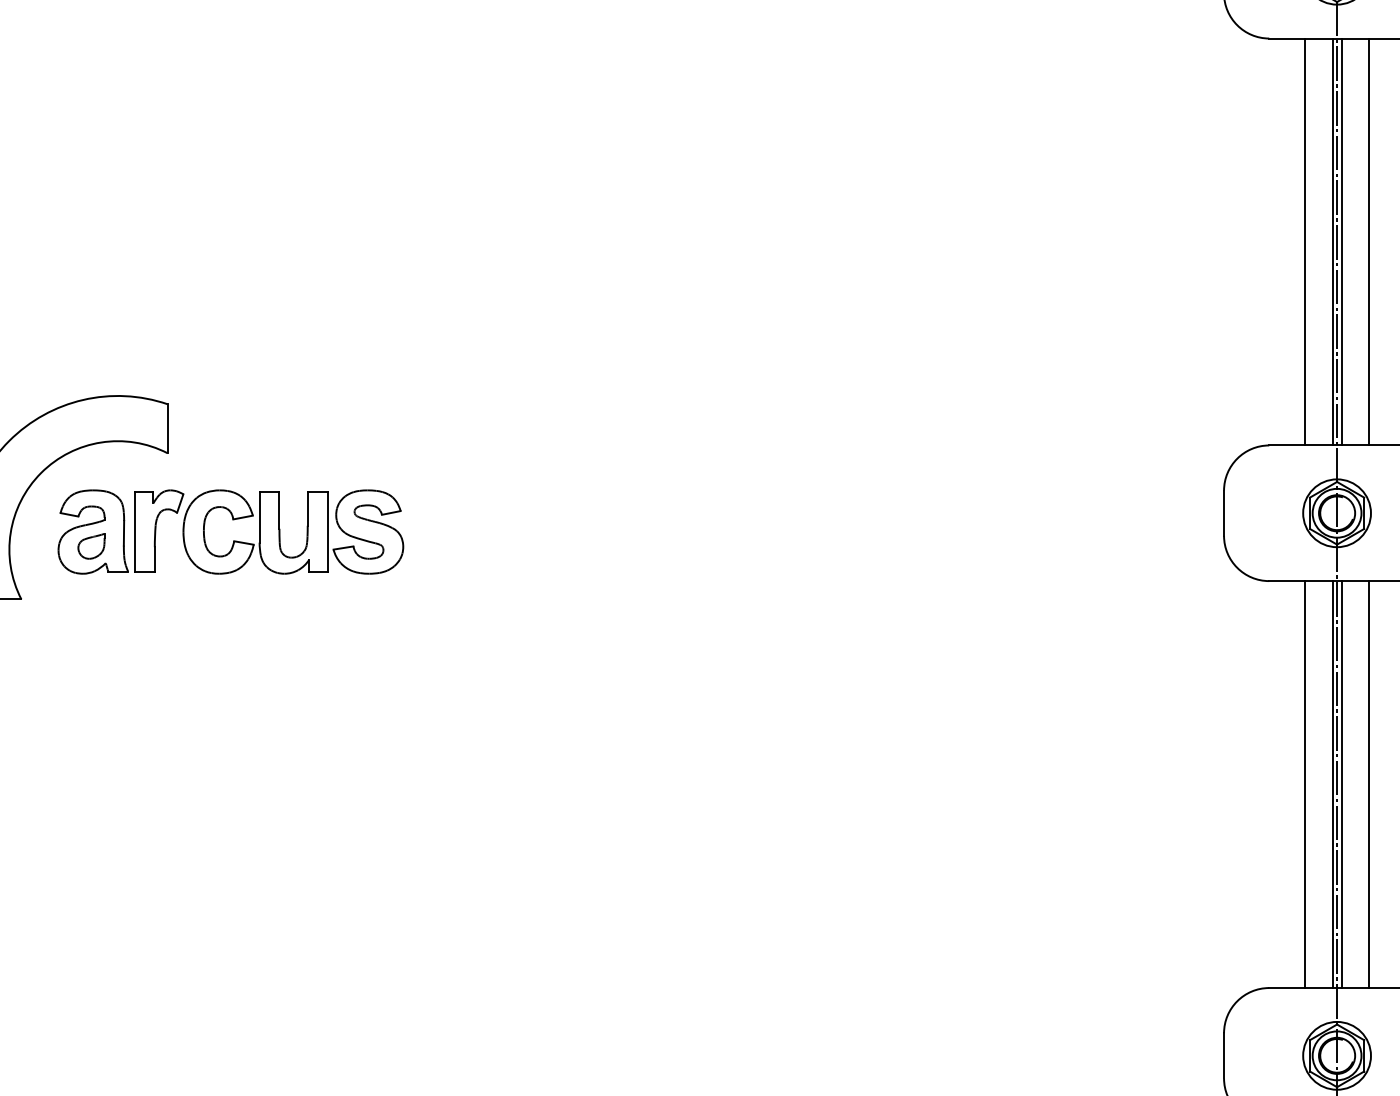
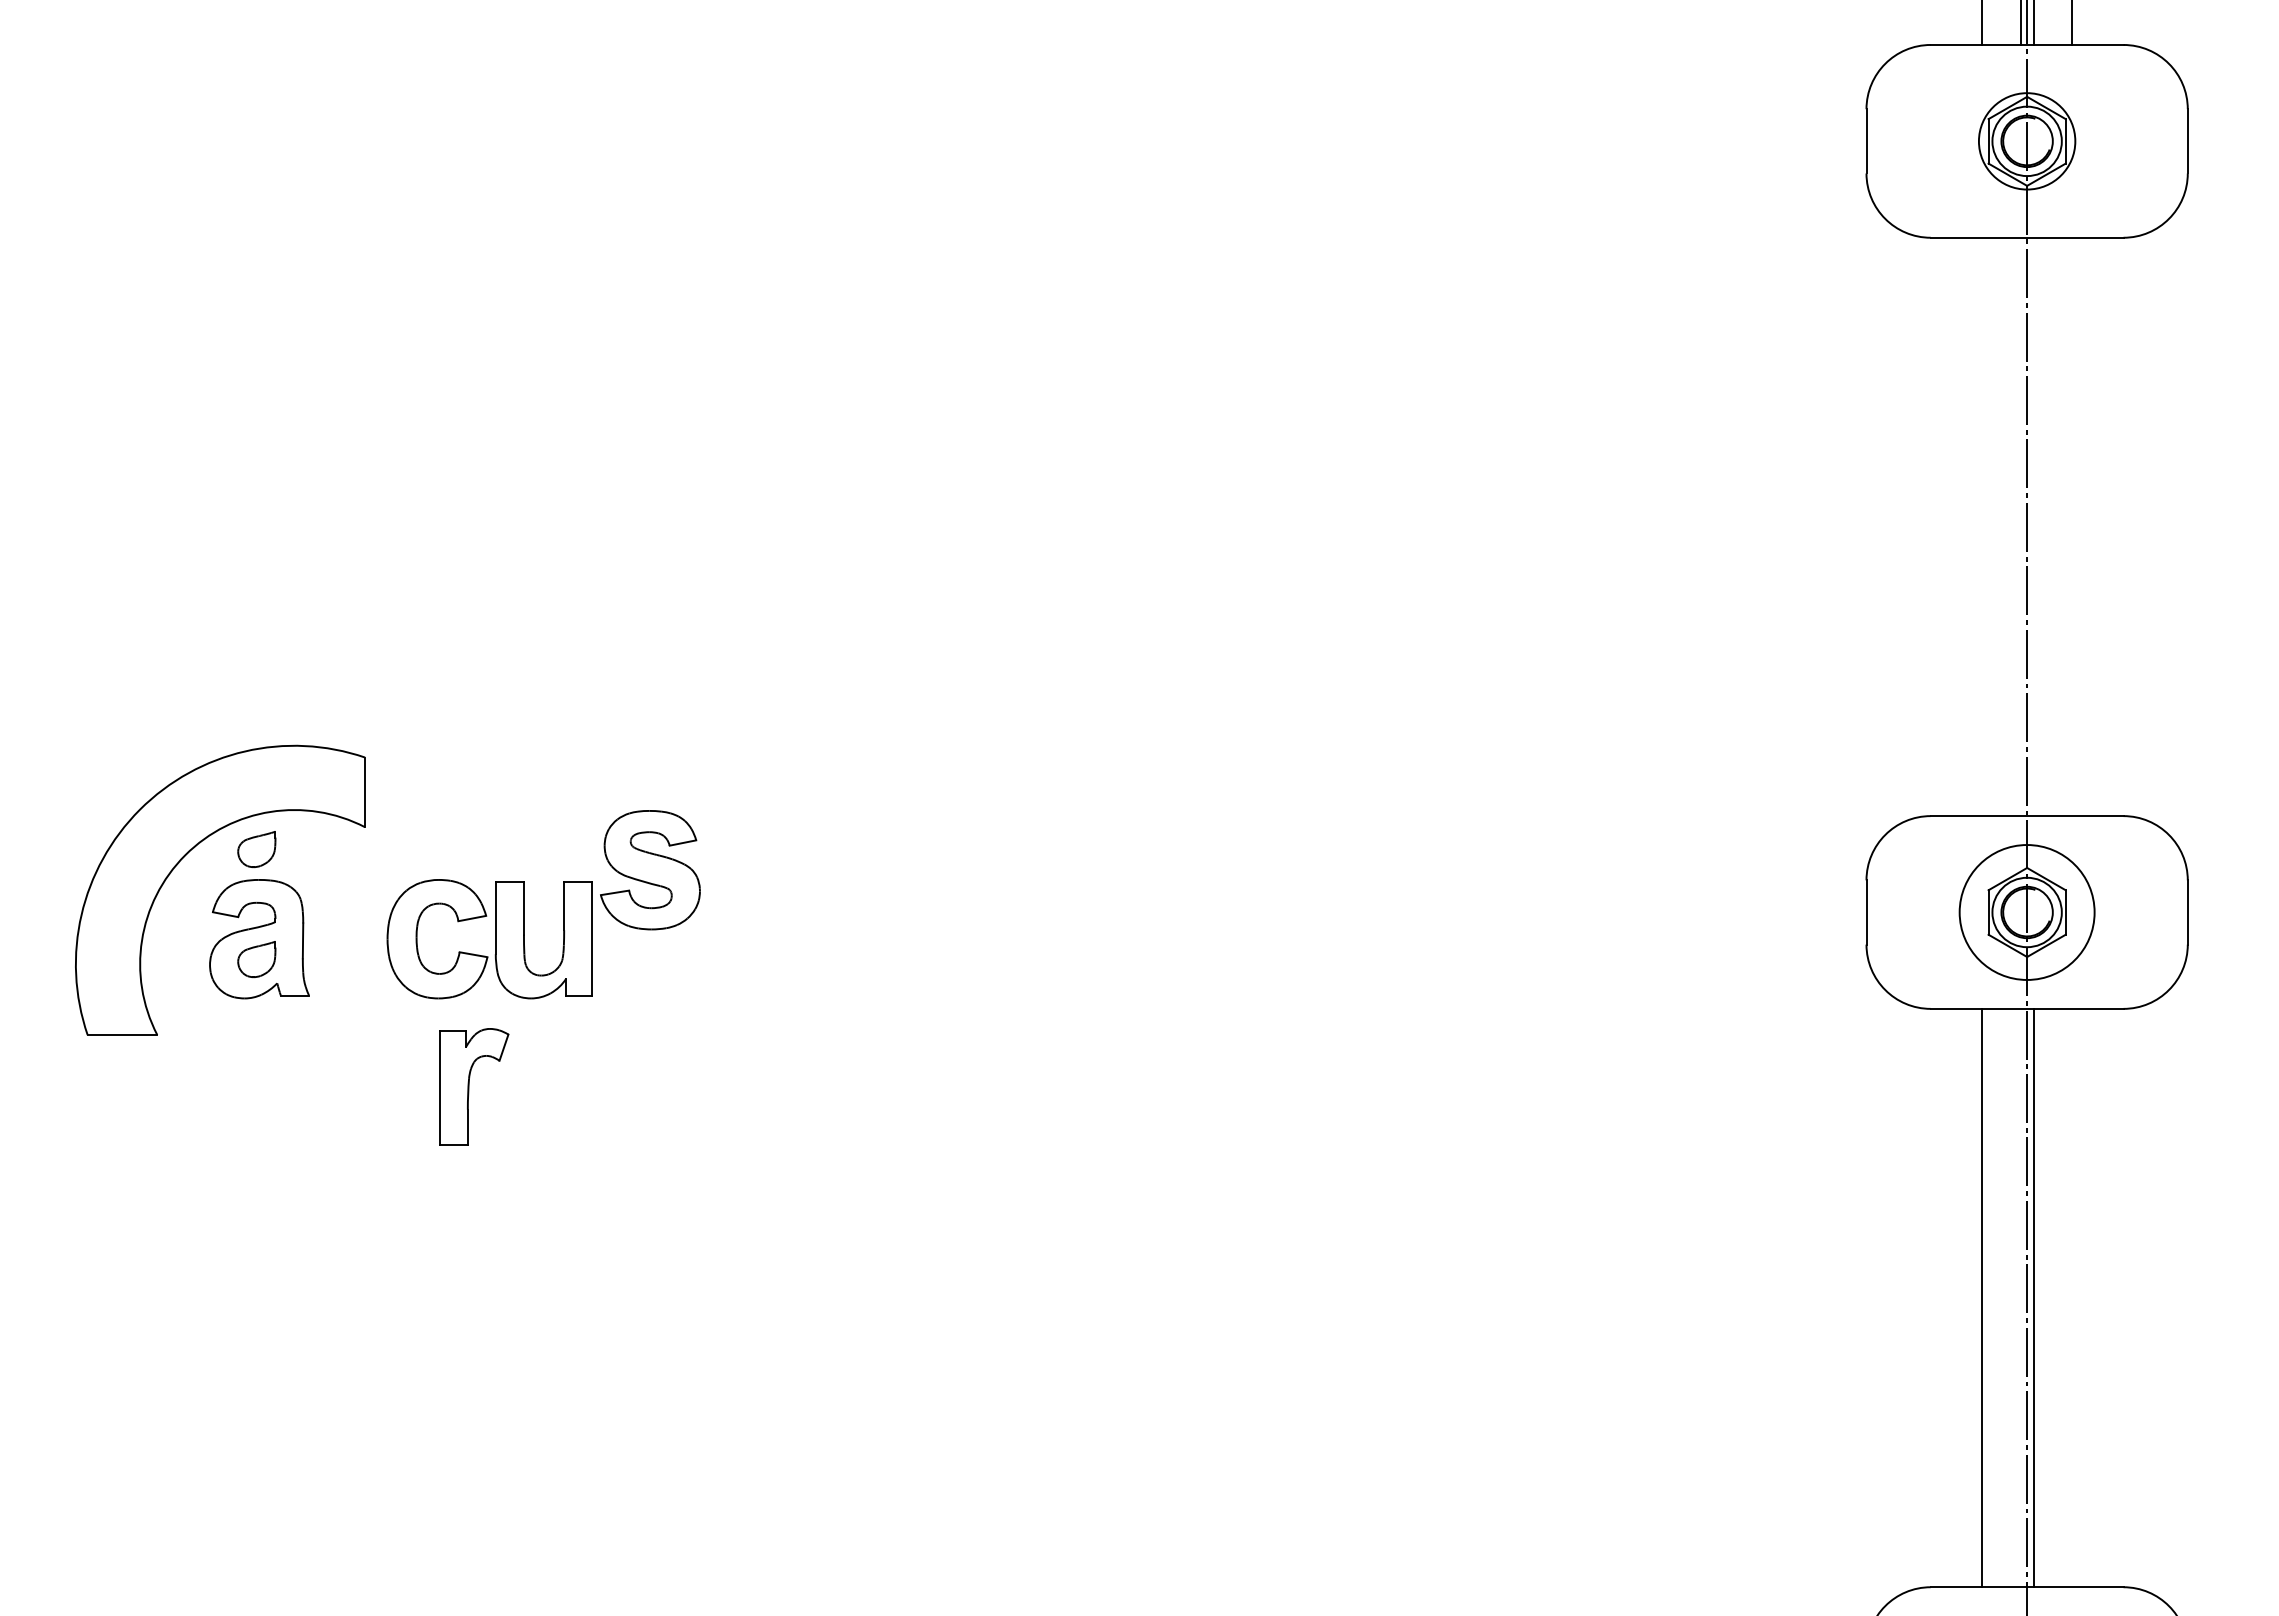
line: (1305, 241) -> (1982, 526), removed
line: (1332, 241) -> (2020, 526), removed
line: (1341, 241) -> (2033, 526), removed
line: (1368, 241) -> (2072, 526), removed
part: (91, 468) -> (256, 849), added
circle: (1336, 513) -> (2026, 912), size x1.4
part: (159, 530) -> (474, 1086), moved
part: (368, 532) -> (650, 870), moved
line: (1332, 784) -> (2020, 1297), removed
line: (1368, 784) -> (2072, 1297), removed

